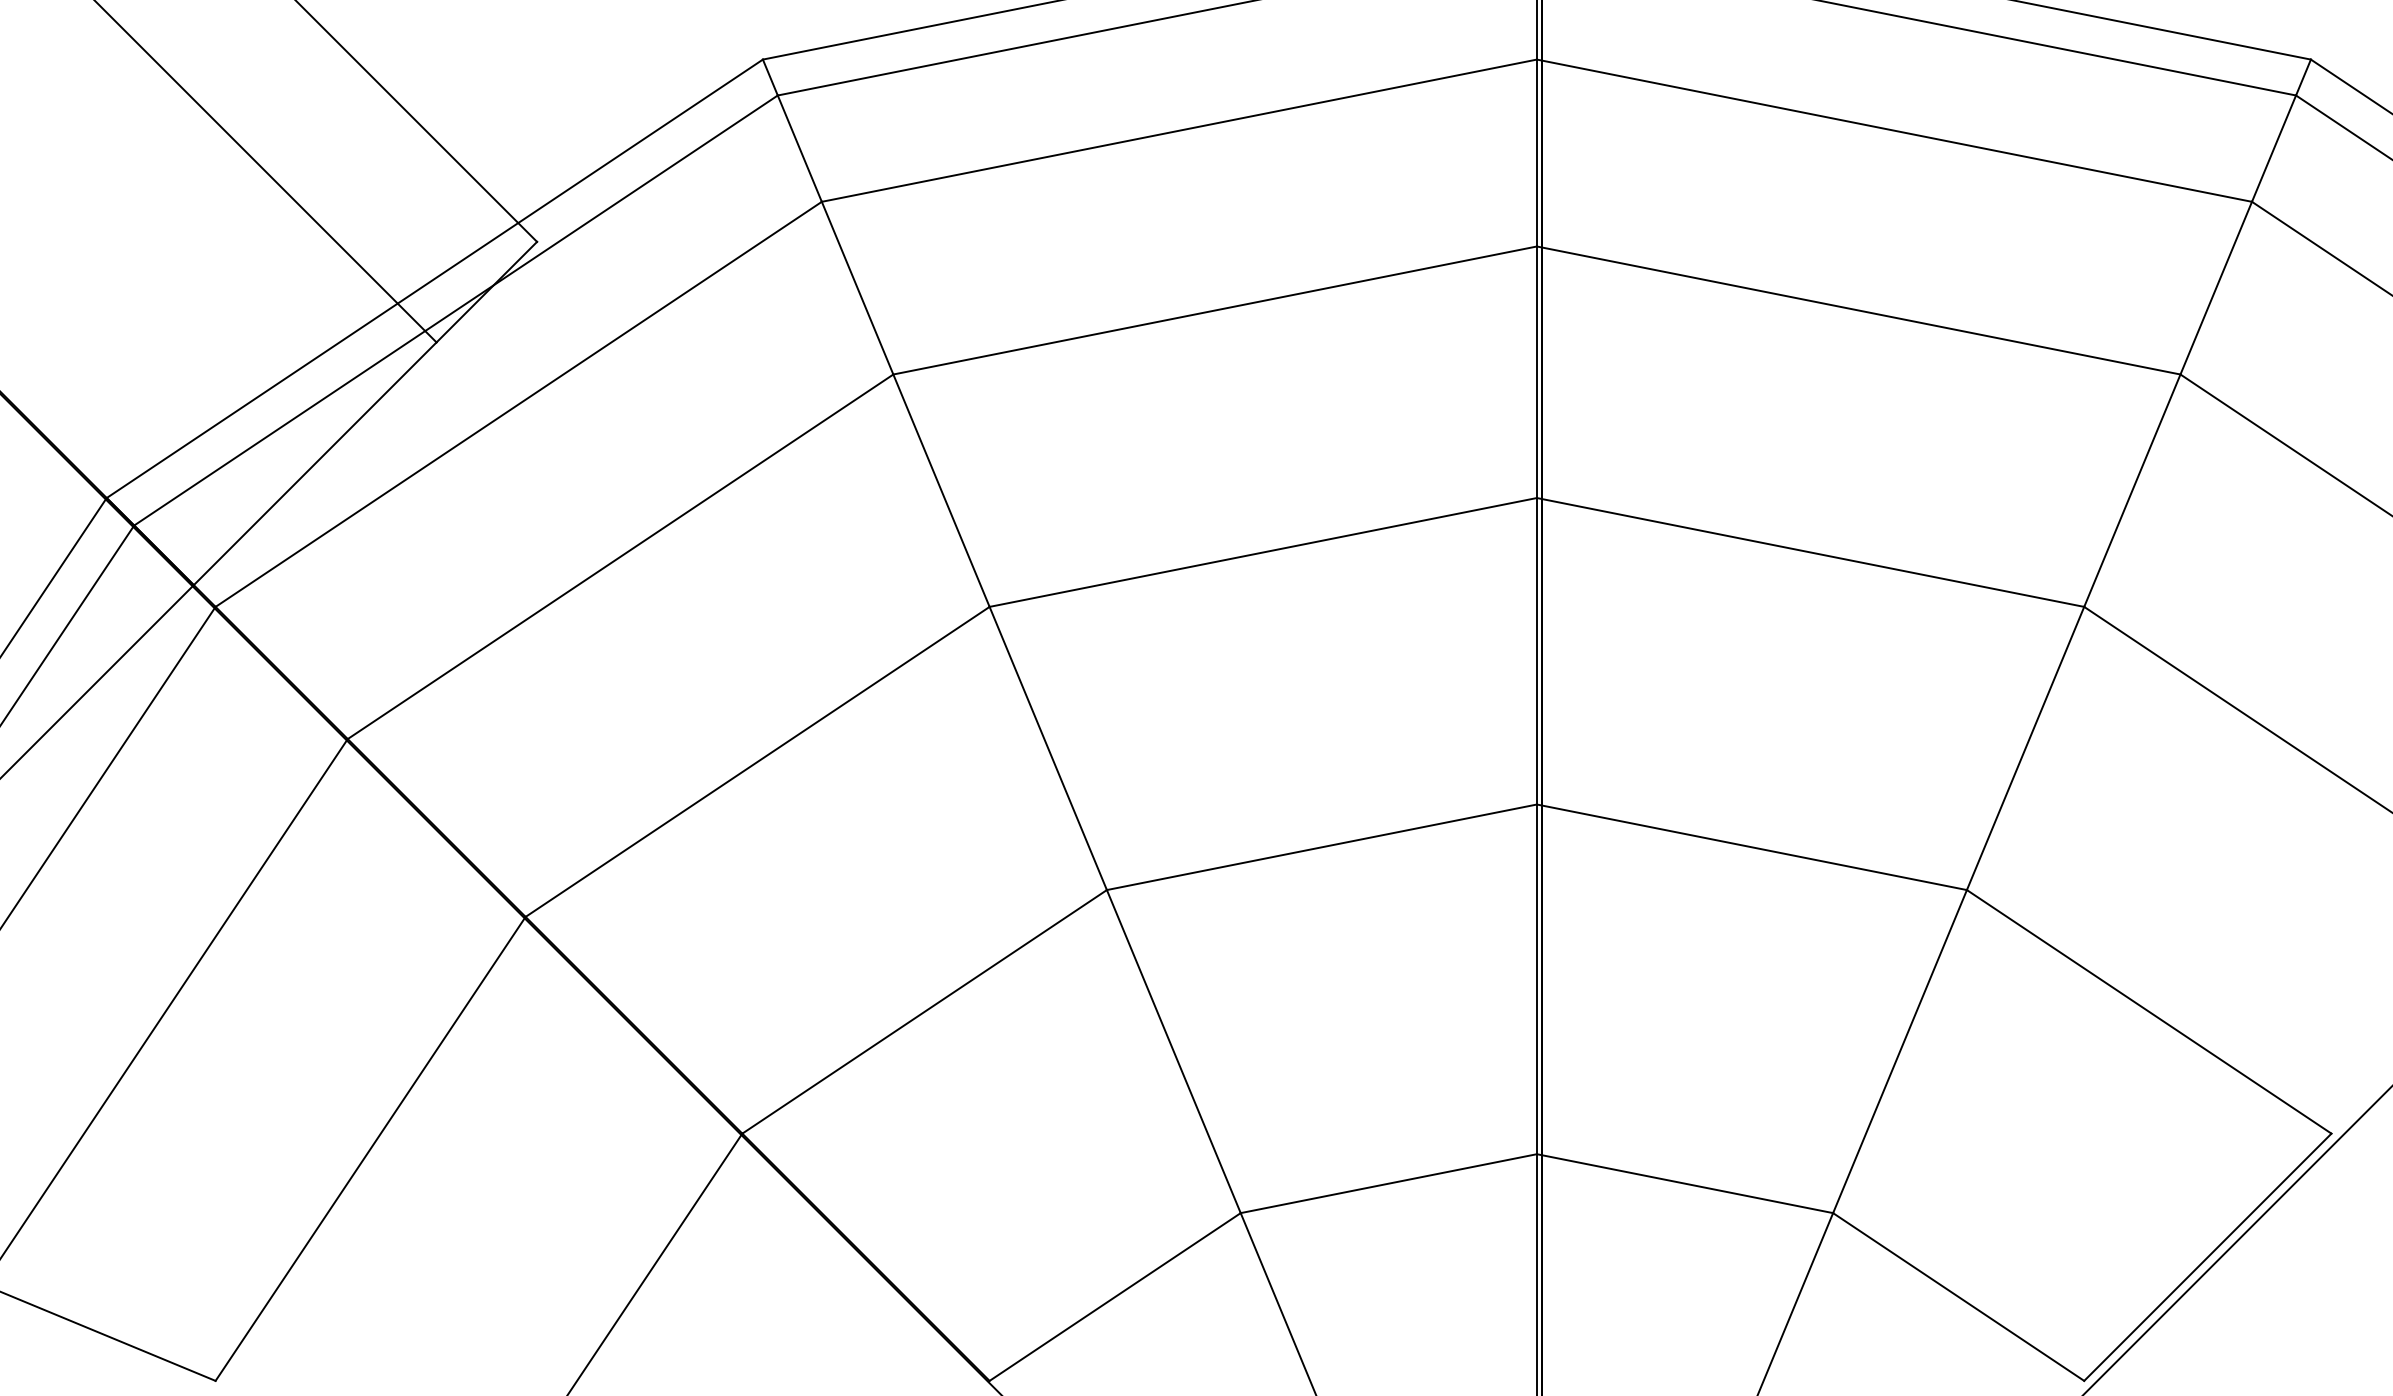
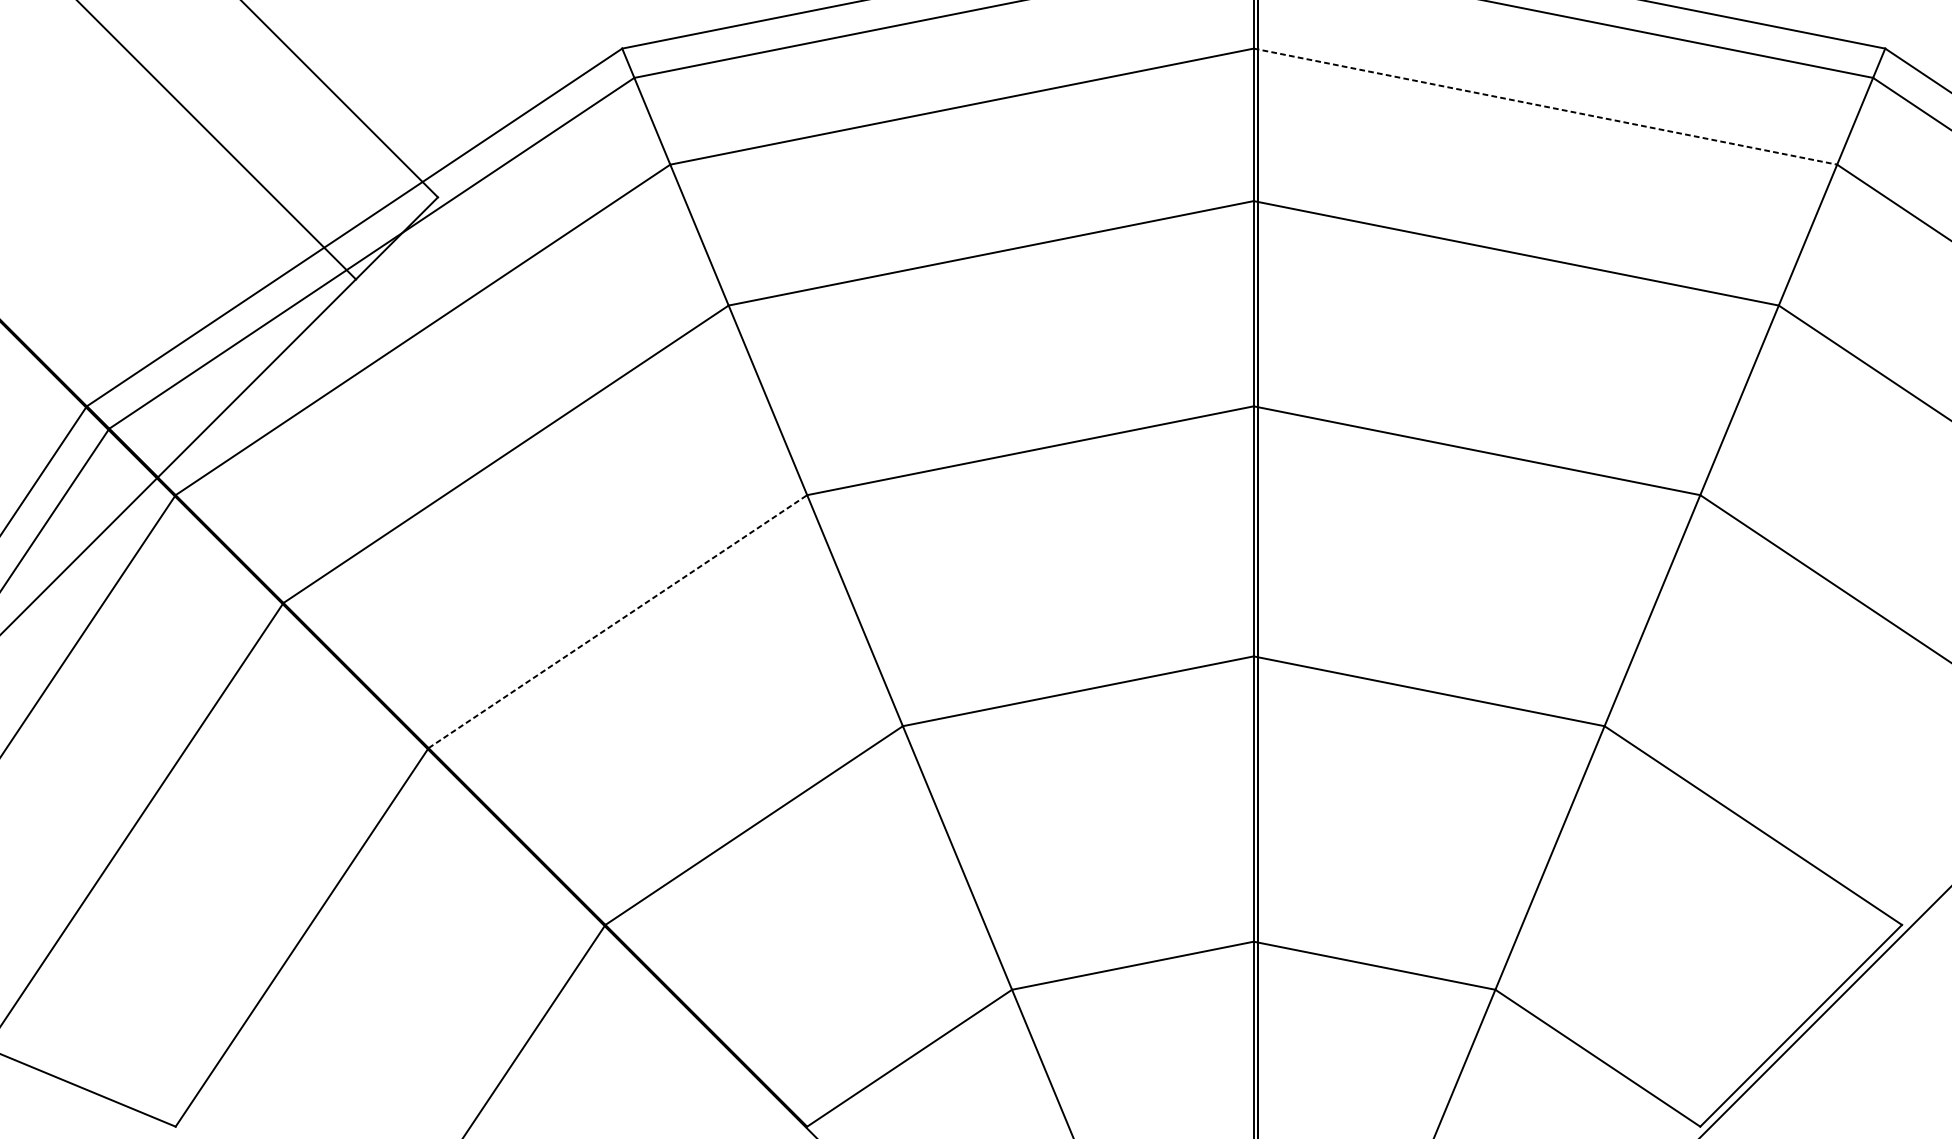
line: (1894, 130) -> (1545, 106), solid -> dashed
line: (758, 761) -> (618, 621), solid -> dashed

